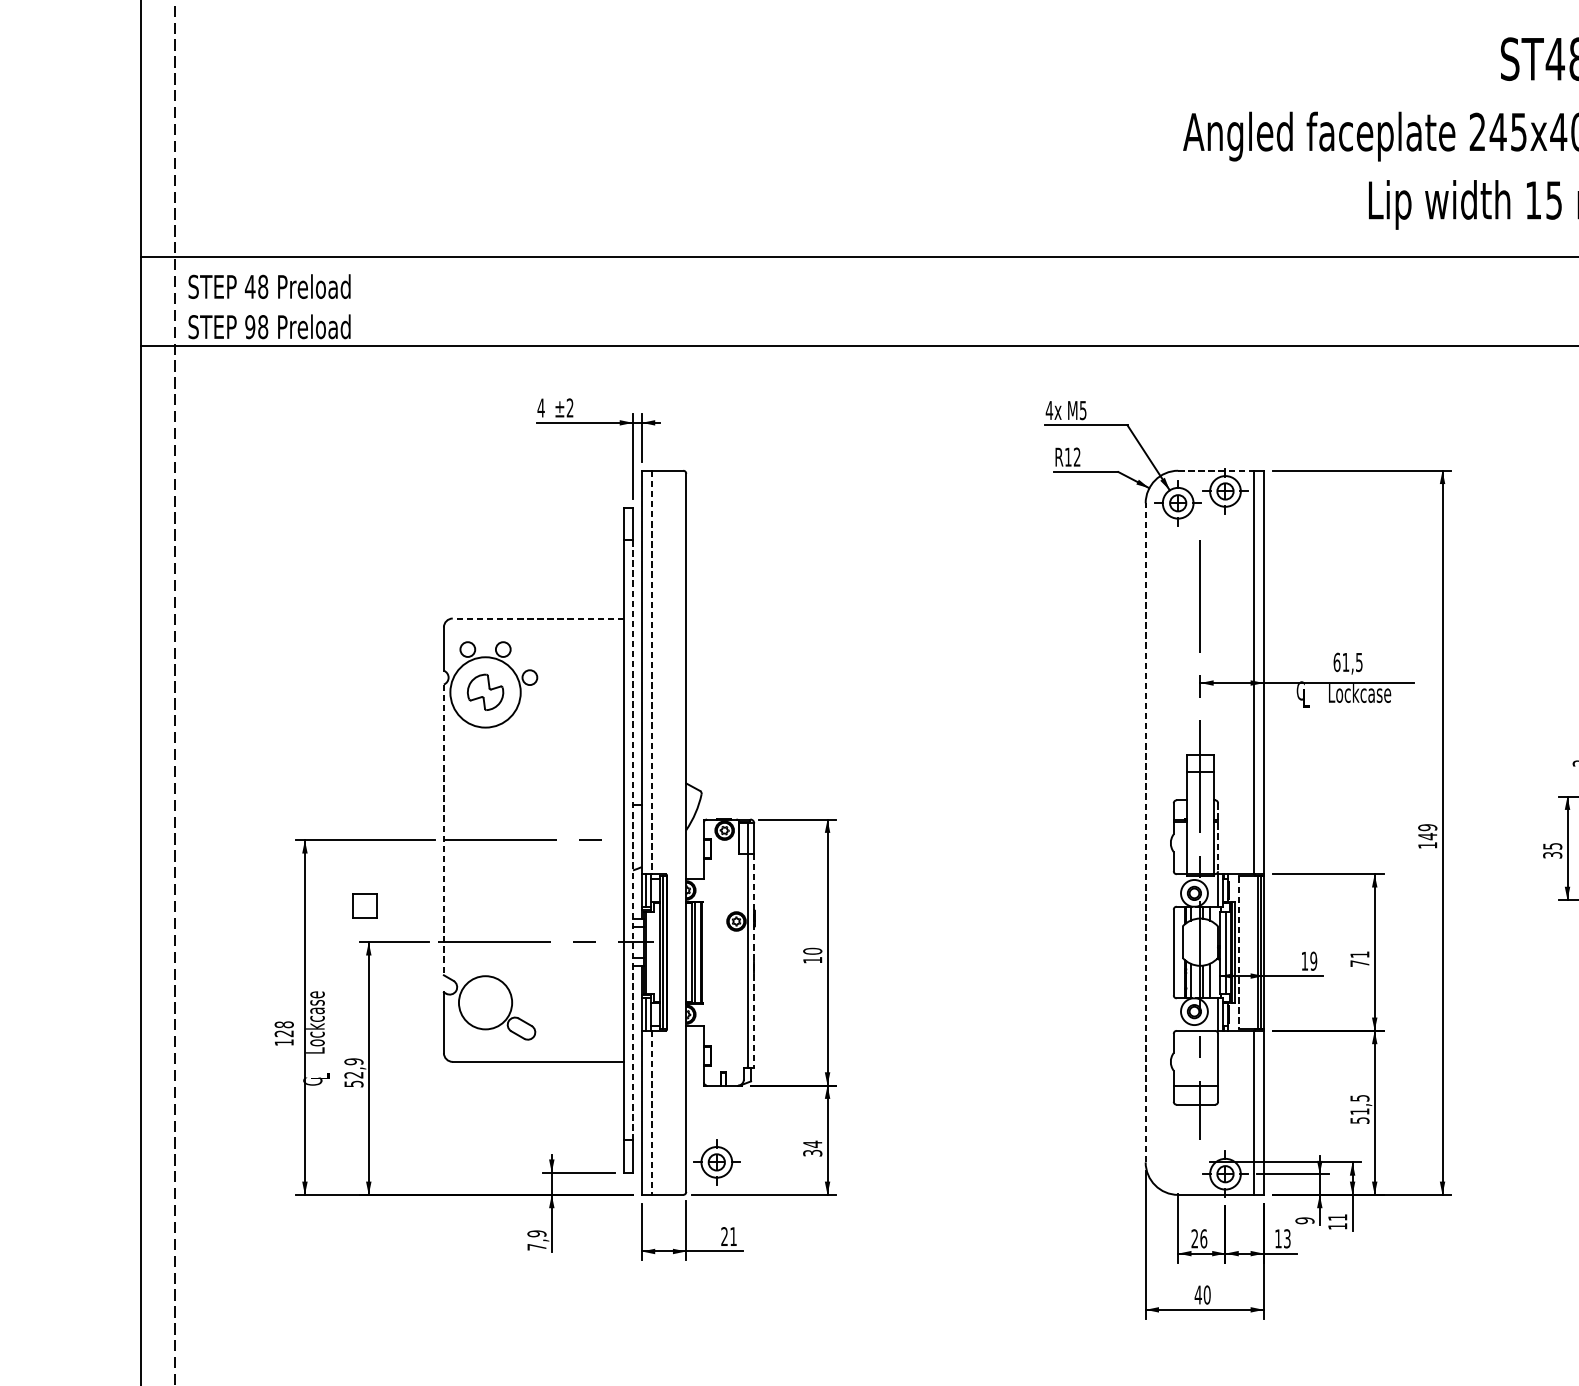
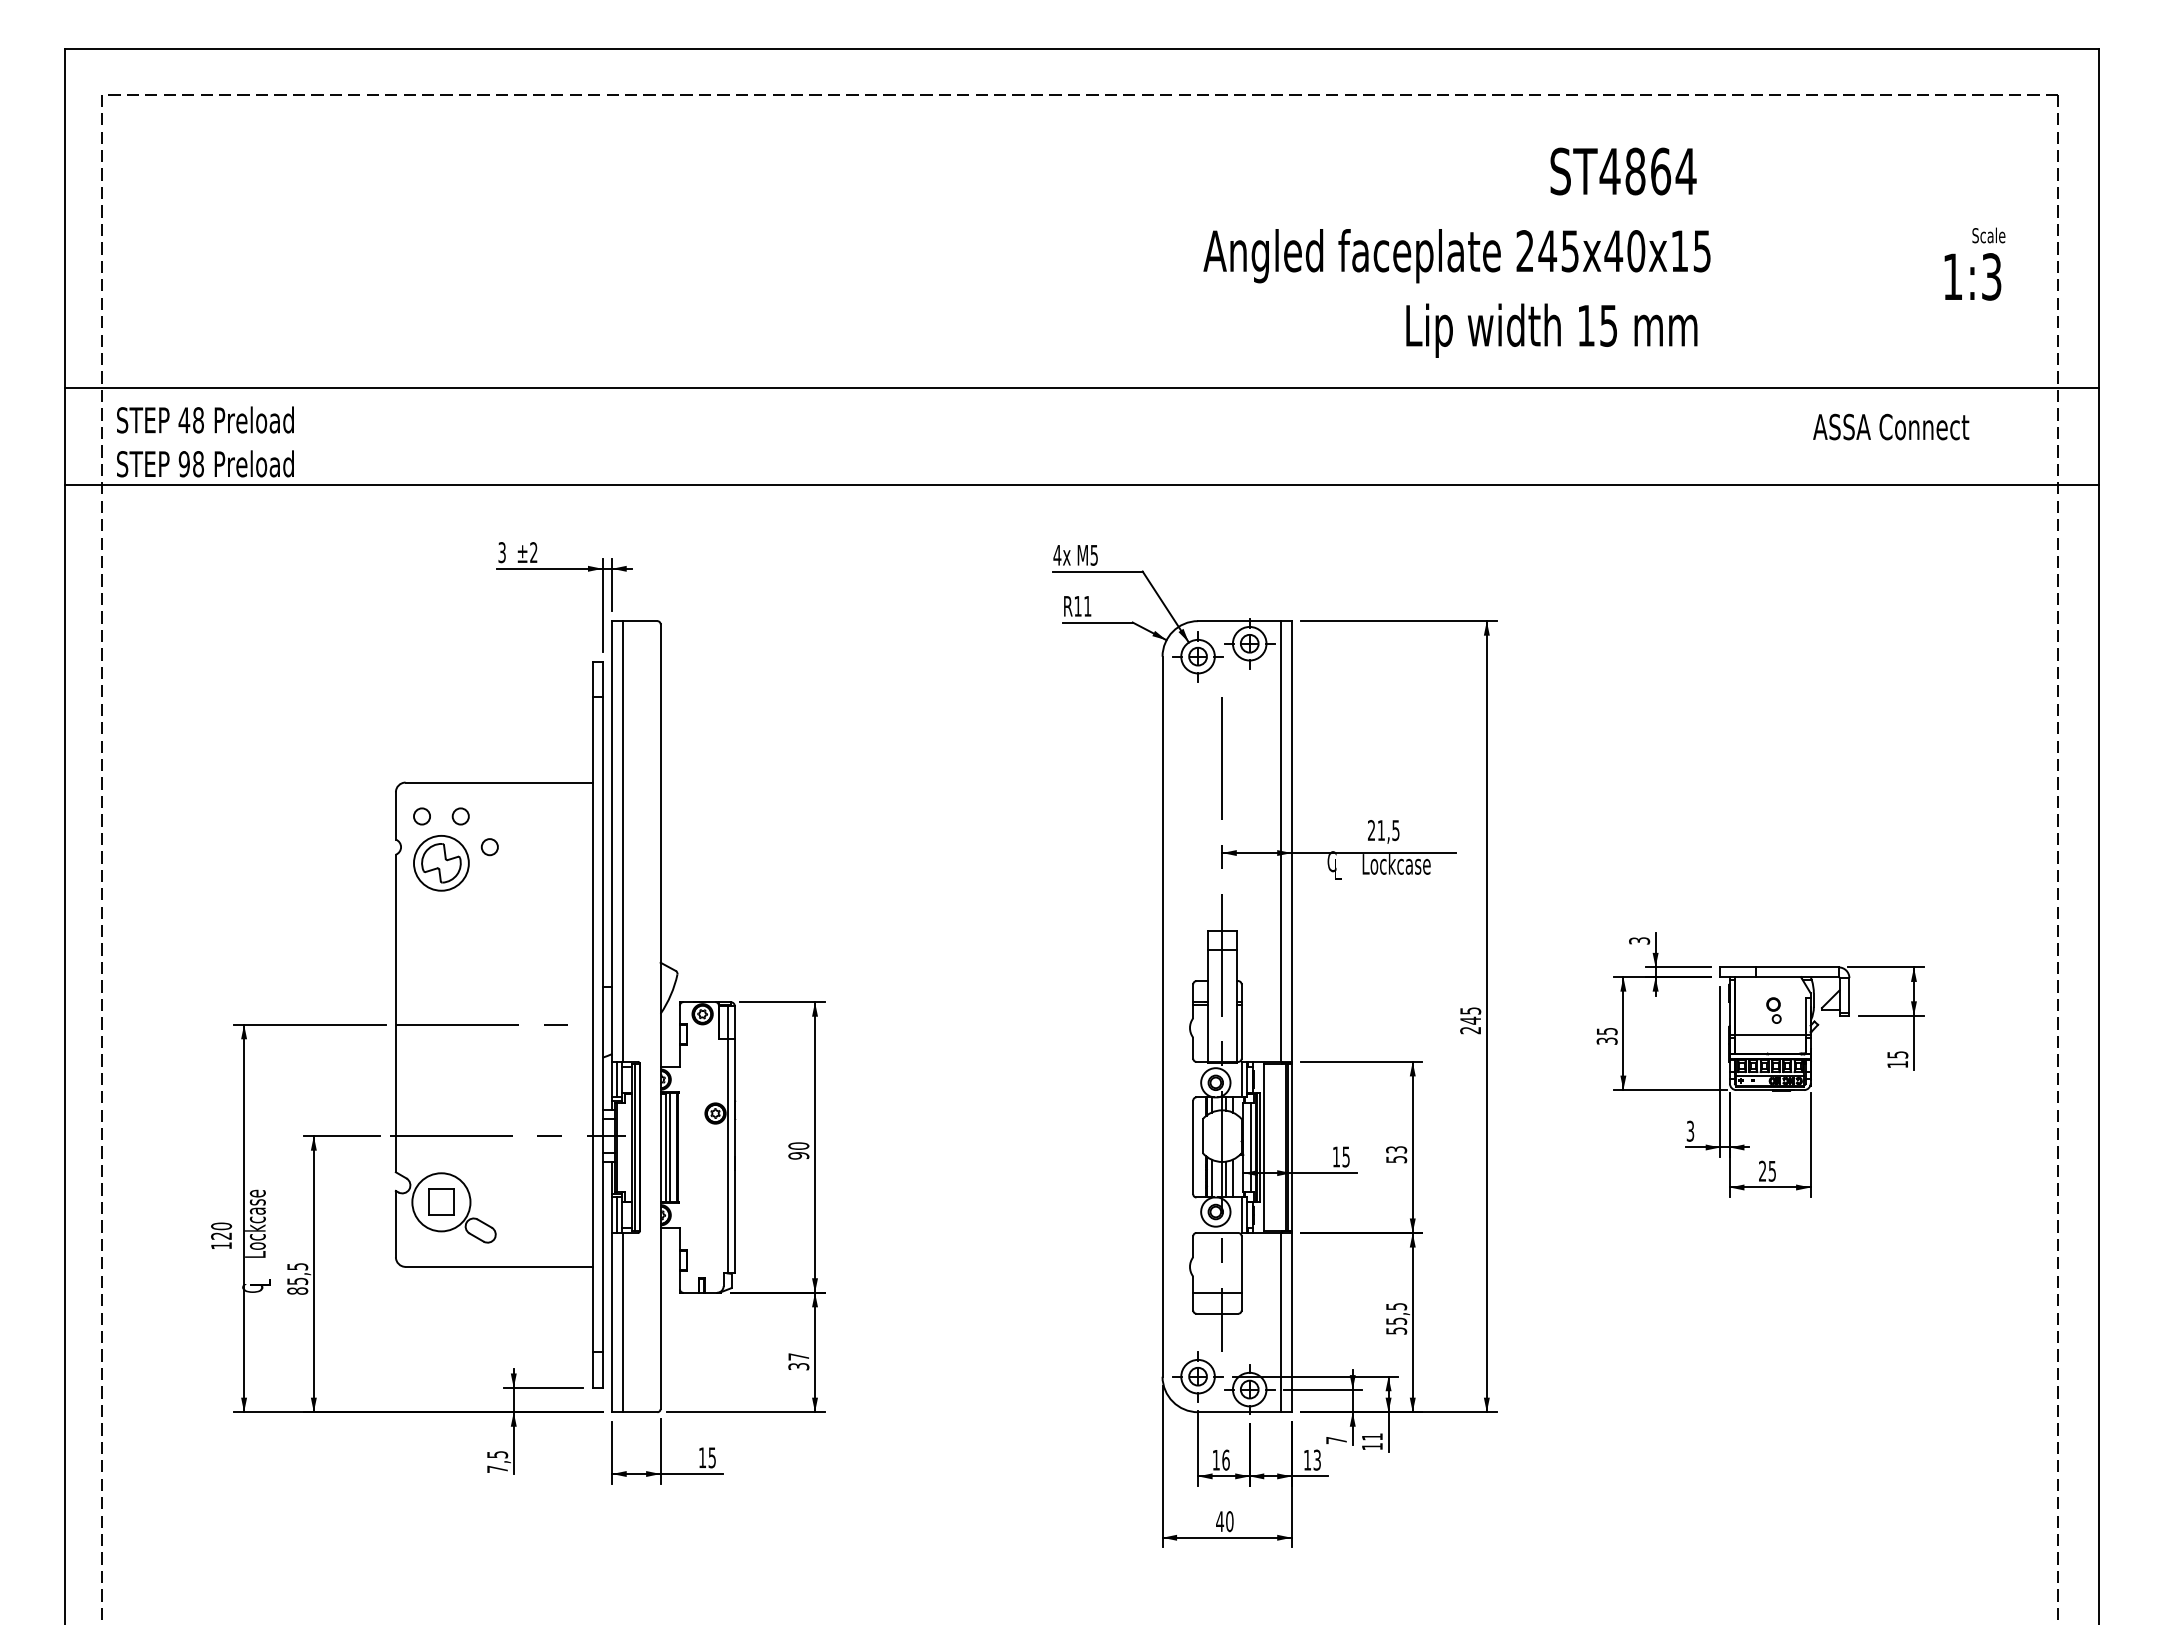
text: (541, 407) -> (502, 552), 4 -> 3
text: (1076, 456) -> (1087, 605), R12 -> R11
line: (1217, 471) -> (1240, 621), dashed -> solid
line: (538, 618) -> (499, 782), dashed -> solid
text: (1336, 662) -> (1371, 830), 61,5 -> 21,5
line: (651, 673) -> (622, 842), dashed -> solid
circle: (484, 691) -> (440, 862), size x0.71
line: (443, 829) -> (395, 1013), dashed -> solid
line: (1145, 832) -> (1162, 1016), dashed -> solid
text: (1427, 836) -> (1470, 1020), 149 -> 245
line: (1217, 838) -> (1241, 1022), dashed -> solid
line: (633, 839) -> (602, 1024), dashed -> solid
part: (364, 904) -> (441, 1201), moved
line: (1239, 952) -> (1264, 1147), dashed -> solid
text: (1359, 958) -> (1396, 1154), 71 -> 53
text: (812, 959) -> (798, 1155), 10 -> 90
line: (753, 960) -> (734, 1156), dashed -> solid
text: (1313, 960) -> (1345, 1156), 19 -> 15
text: (284, 1024) -> (221, 1226), 128 -> 120
text: (353, 1072) -> (297, 1278), 52,9 -> 85,5
text: (1359, 1110) -> (1396, 1320), 51,5 -> 55,5
line: (651, 1112) -> (622, 1322), dashed -> solid
text: (812, 1143) -> (798, 1356), 34 -> 37
part: (716, 1162) -> (1197, 1376), moved
text: (1304, 1220) -> (1336, 1440), 9 -> 7
text: (536, 1233) -> (497, 1454), 7,9 -> 7,5
text: (728, 1236) -> (706, 1457), 21 -> 15
text: (1194, 1238) -> (1215, 1459), 26 -> 16

